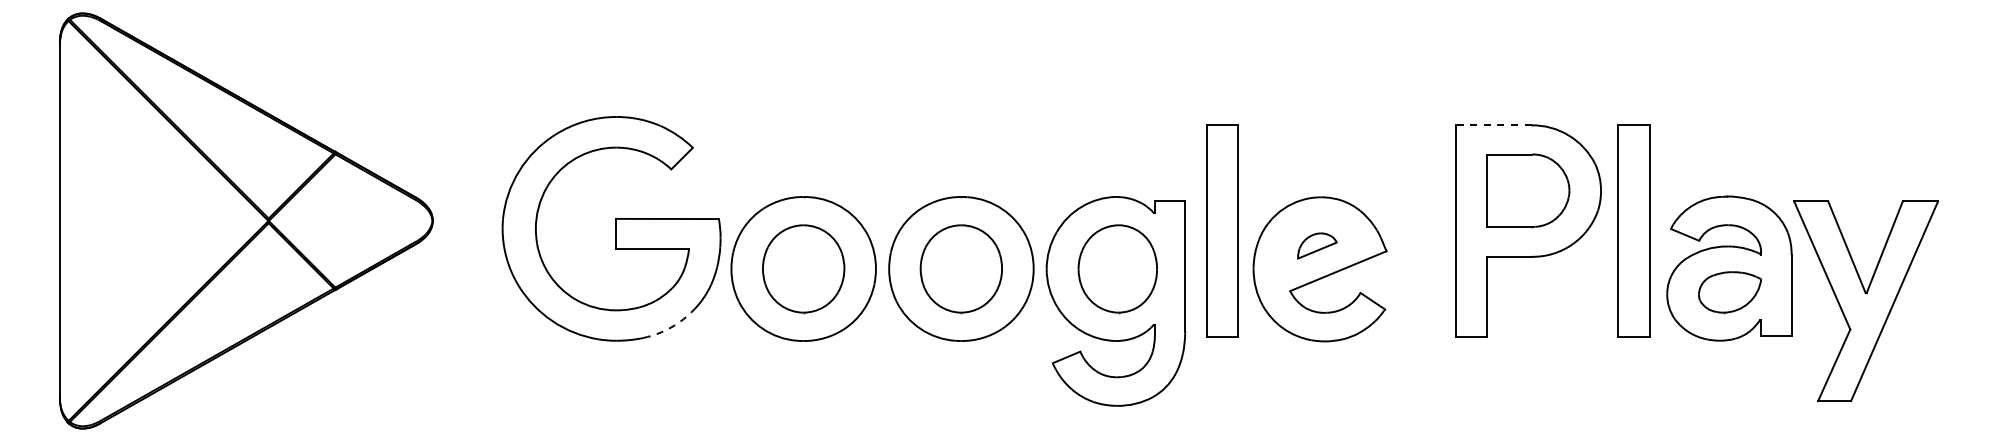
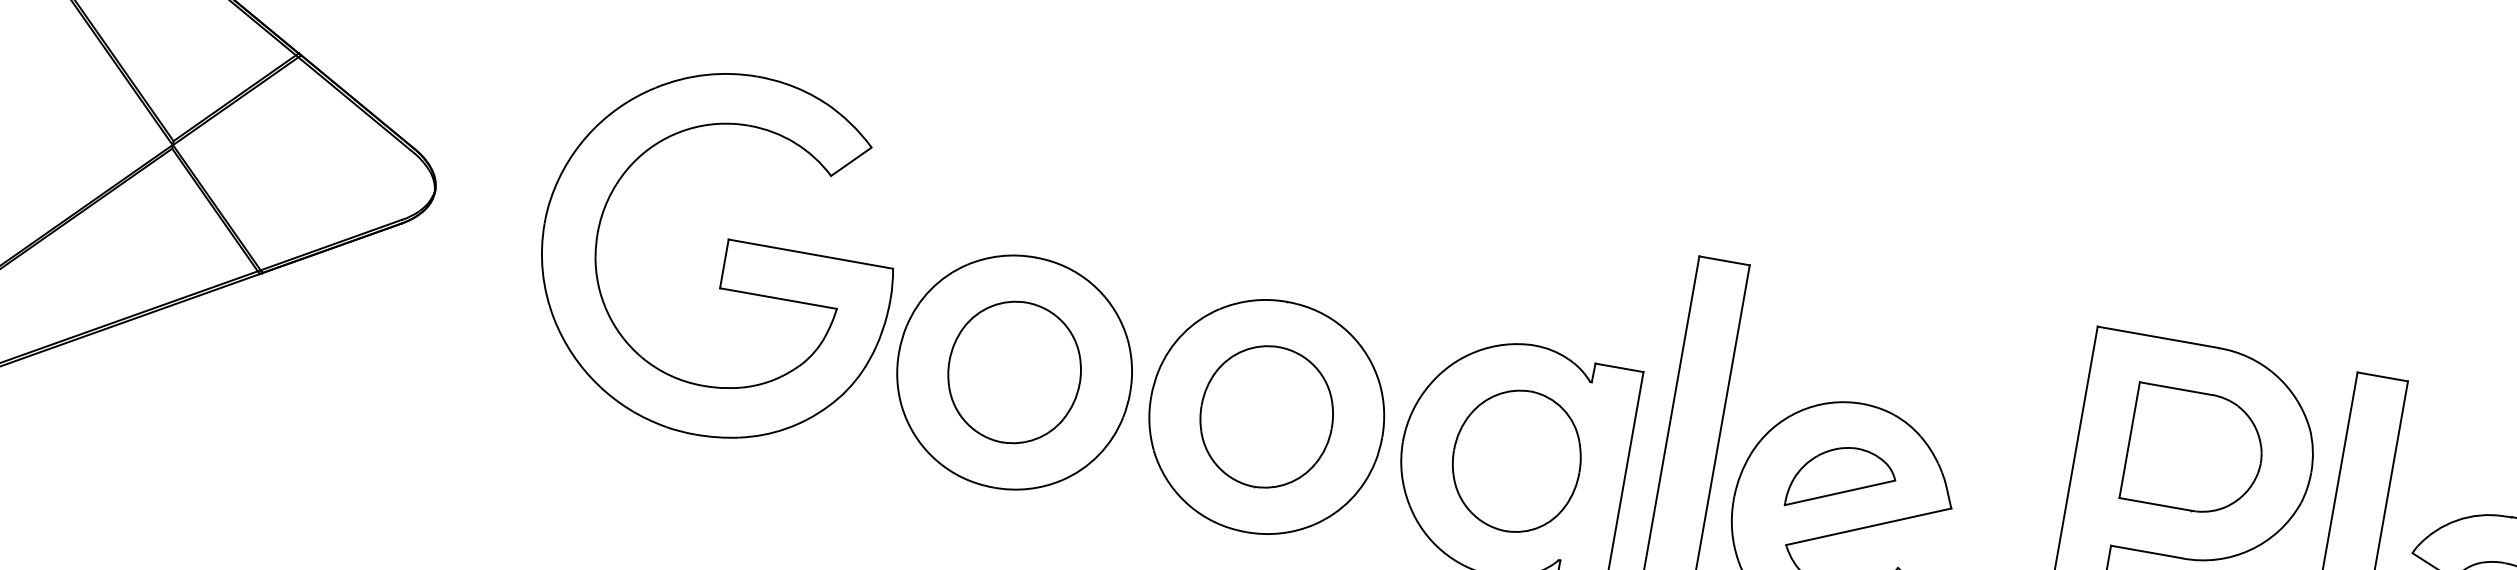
line: (1493, 125) -> (2157, 337), dashed -> solid
part: (1317, 245) -> (1842, 479), size x1.67
arc: (671, 327) -> (786, 428), dashed -> solid

